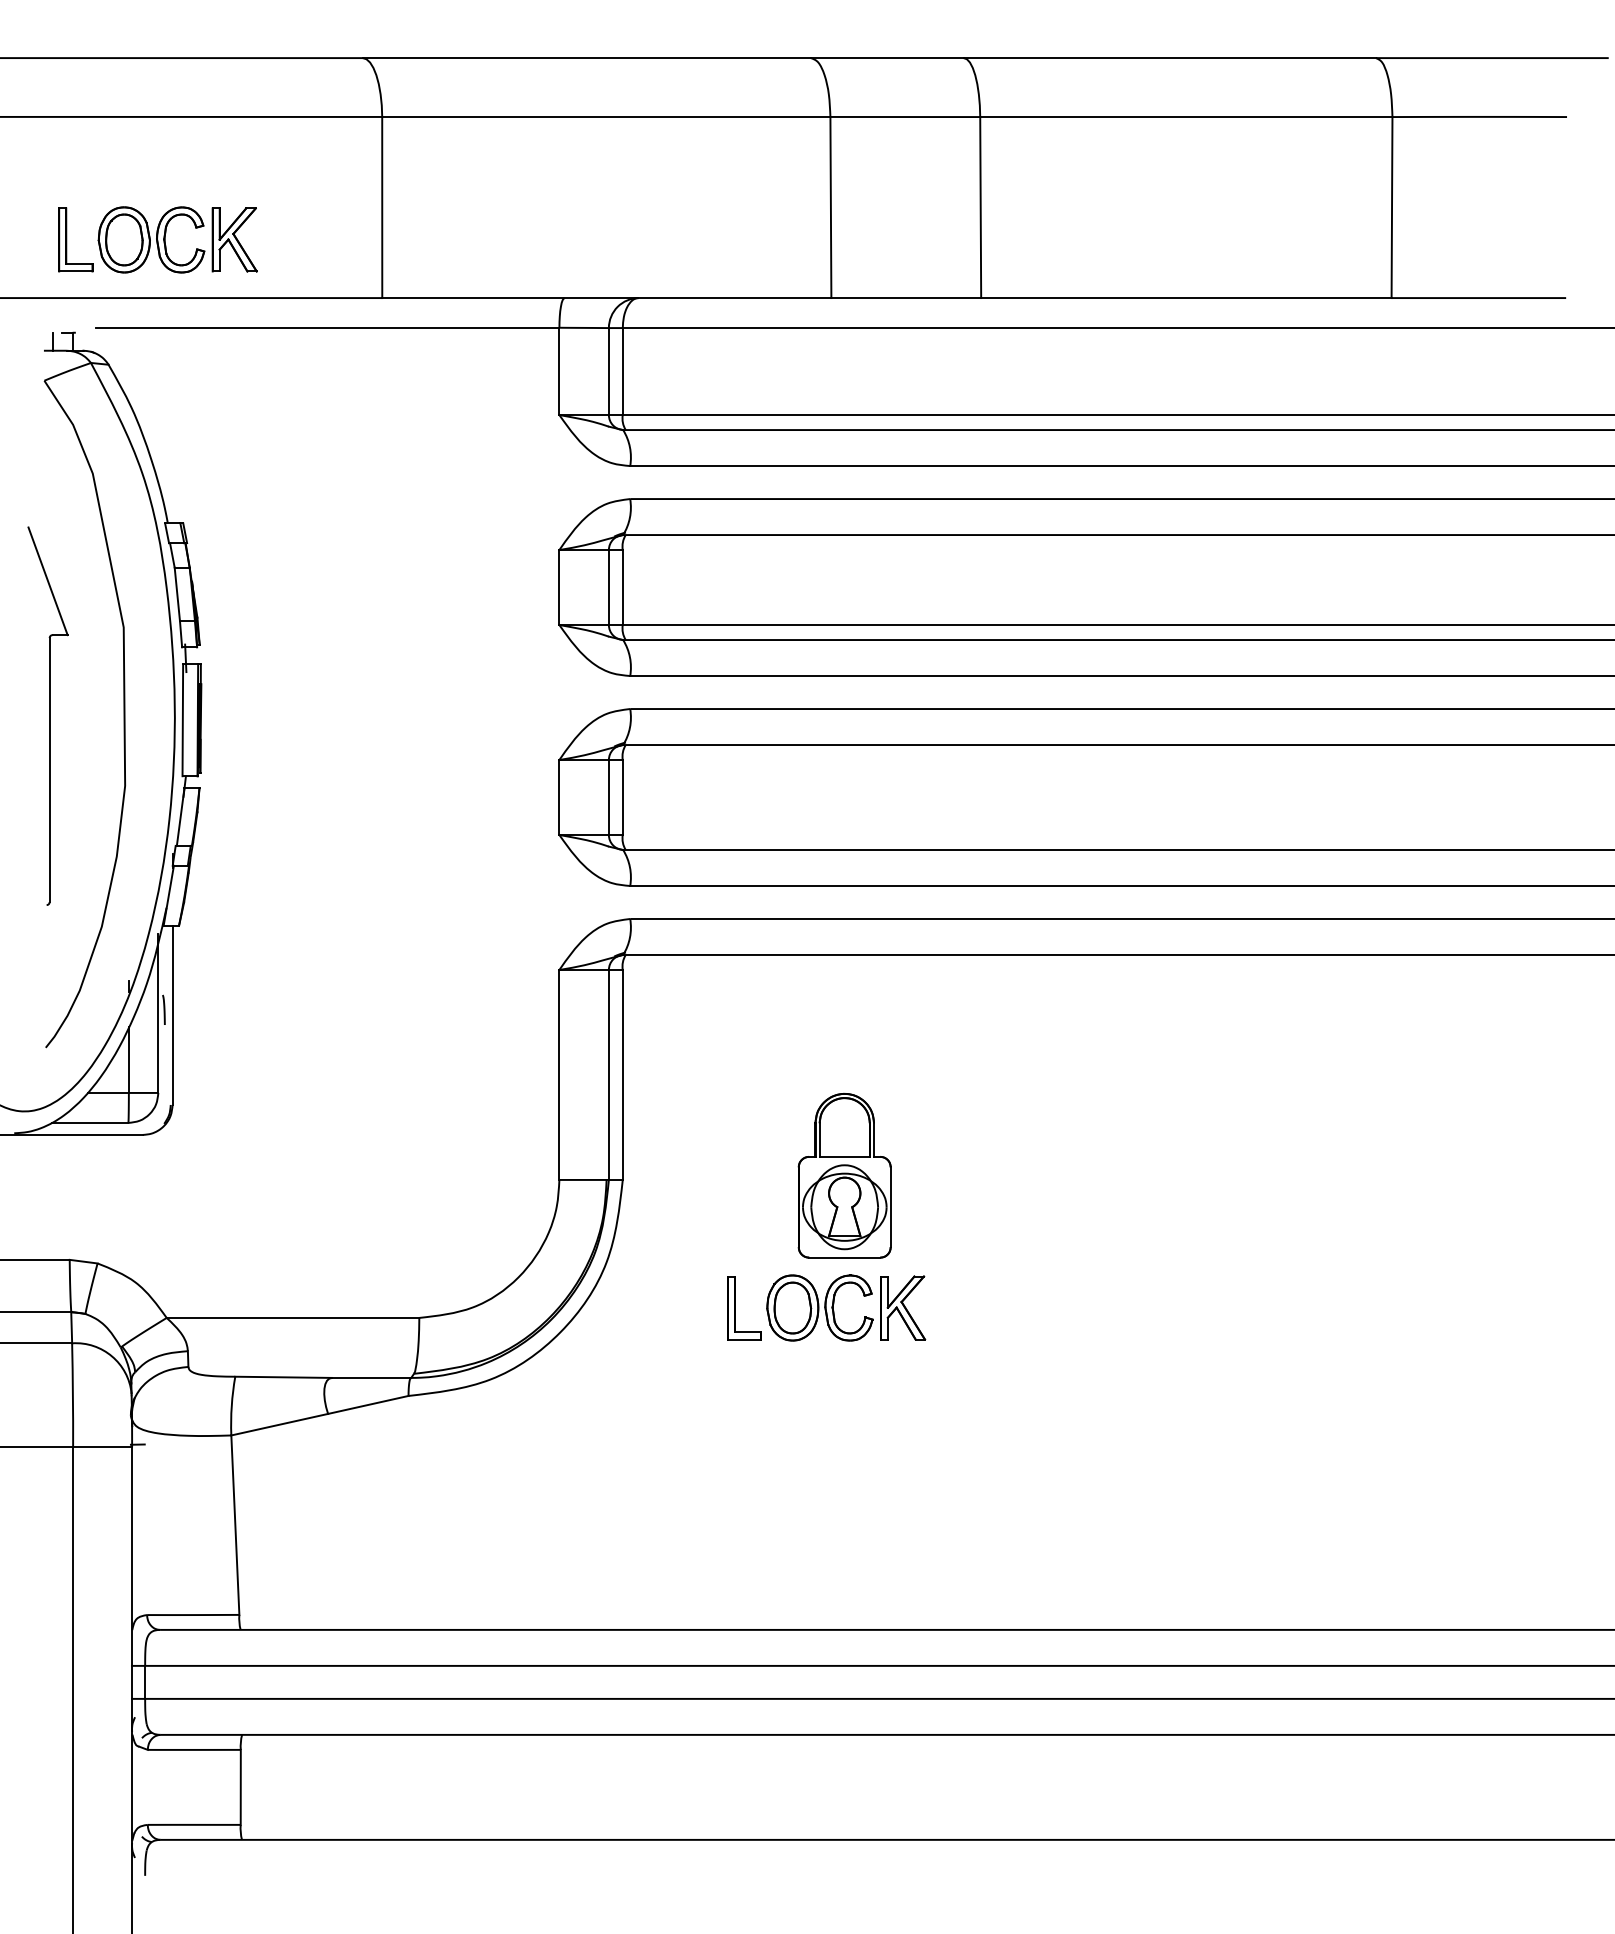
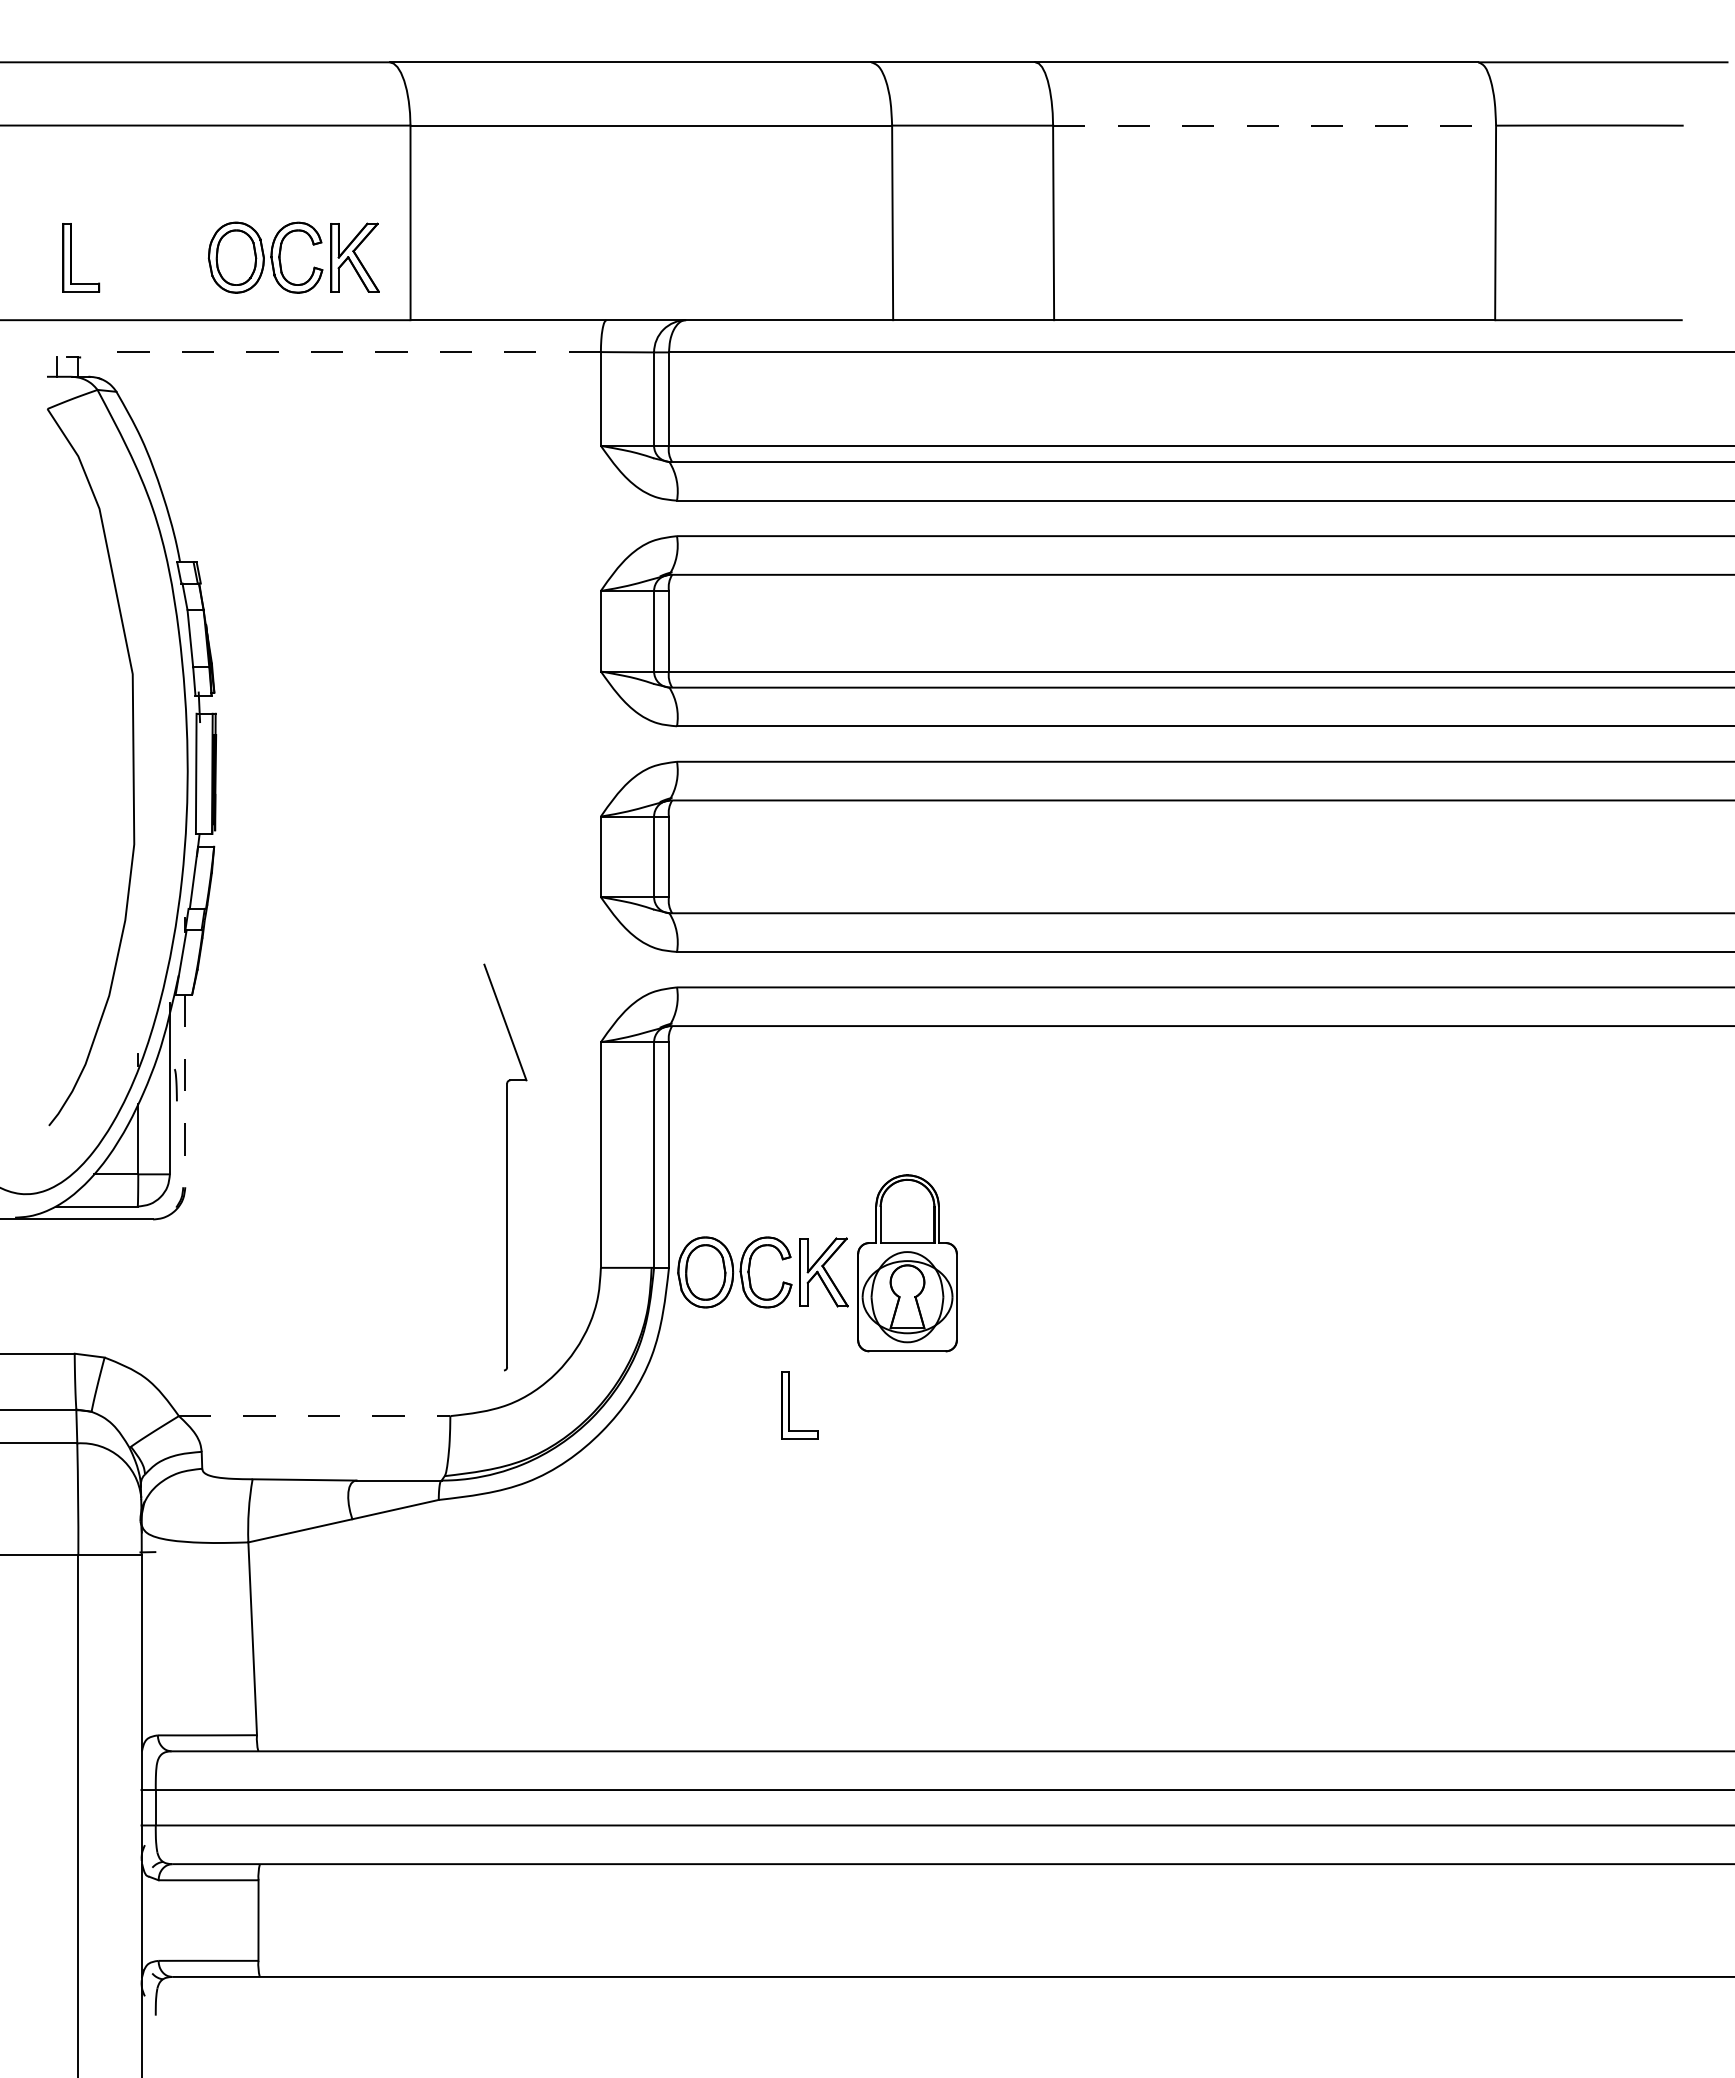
line: (1187, 116) -> (1275, 125), solid -> dashed
part: (165, 239) -> (280, 257), moved
line: (328, 328) -> (352, 352), solid -> dashed
part: (48, 716) -> (505, 1167), moved
line: (172, 1015) -> (185, 1091), solid -> dashed
part: (834, 1311) -> (750, 1276), moved
line: (292, 1318) -> (314, 1416), solid -> dashed

